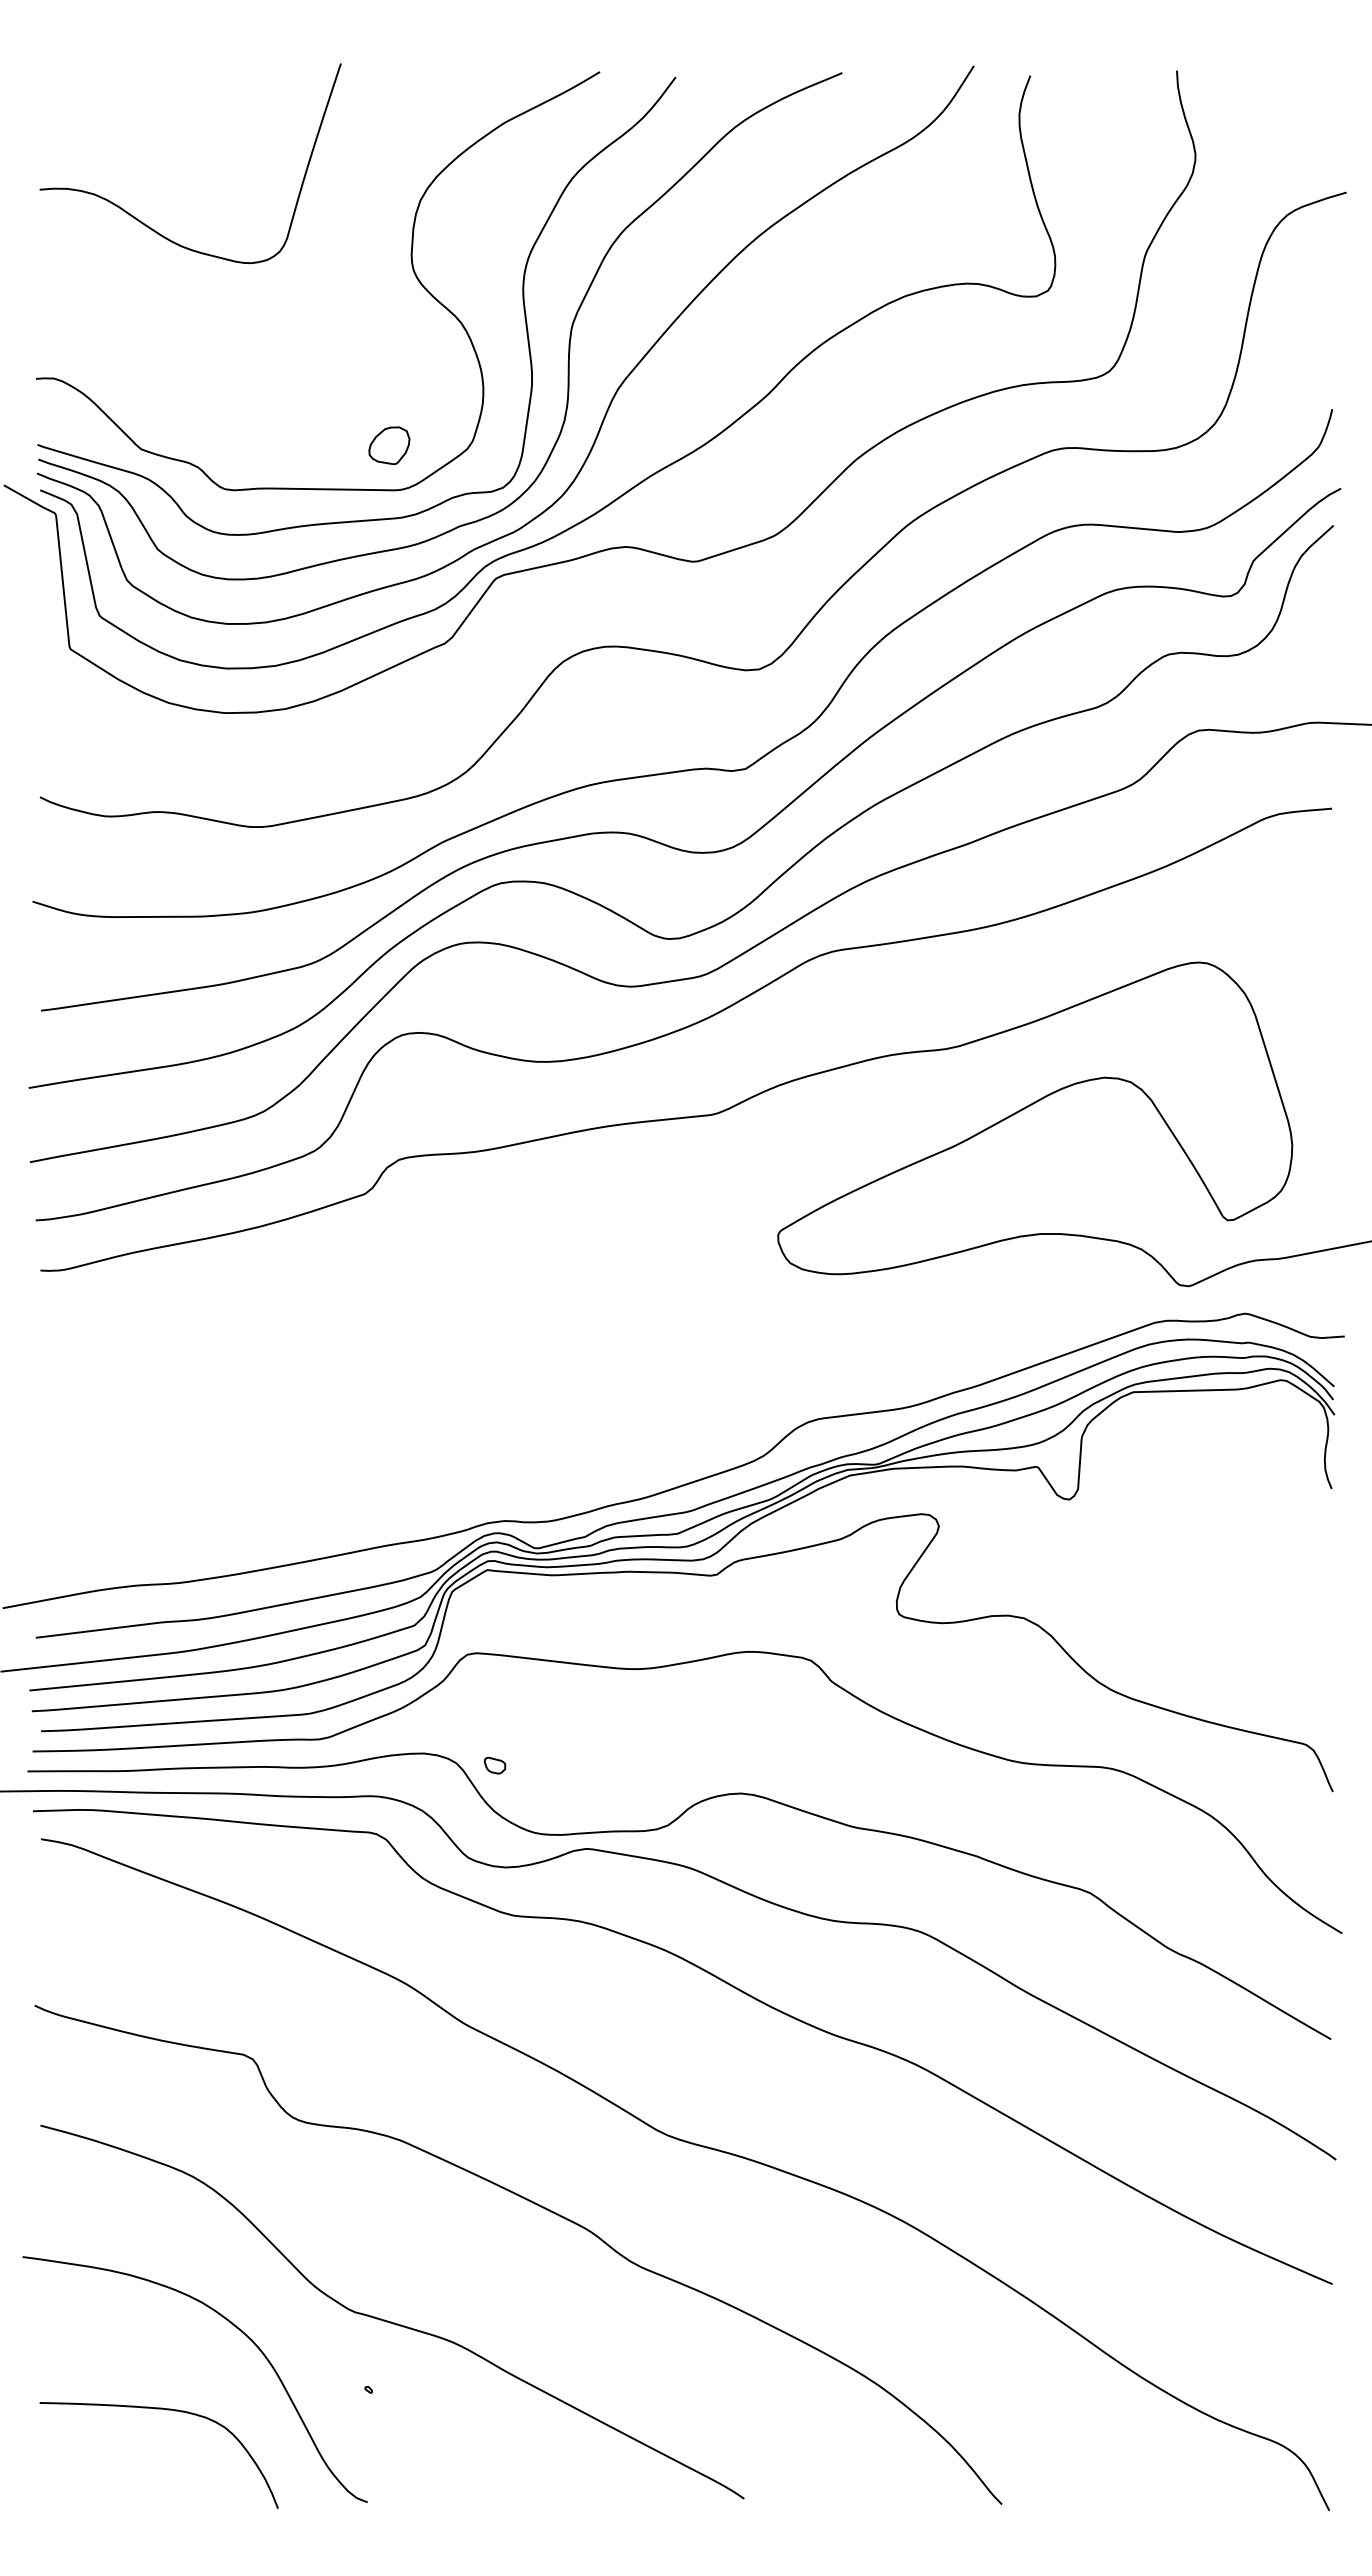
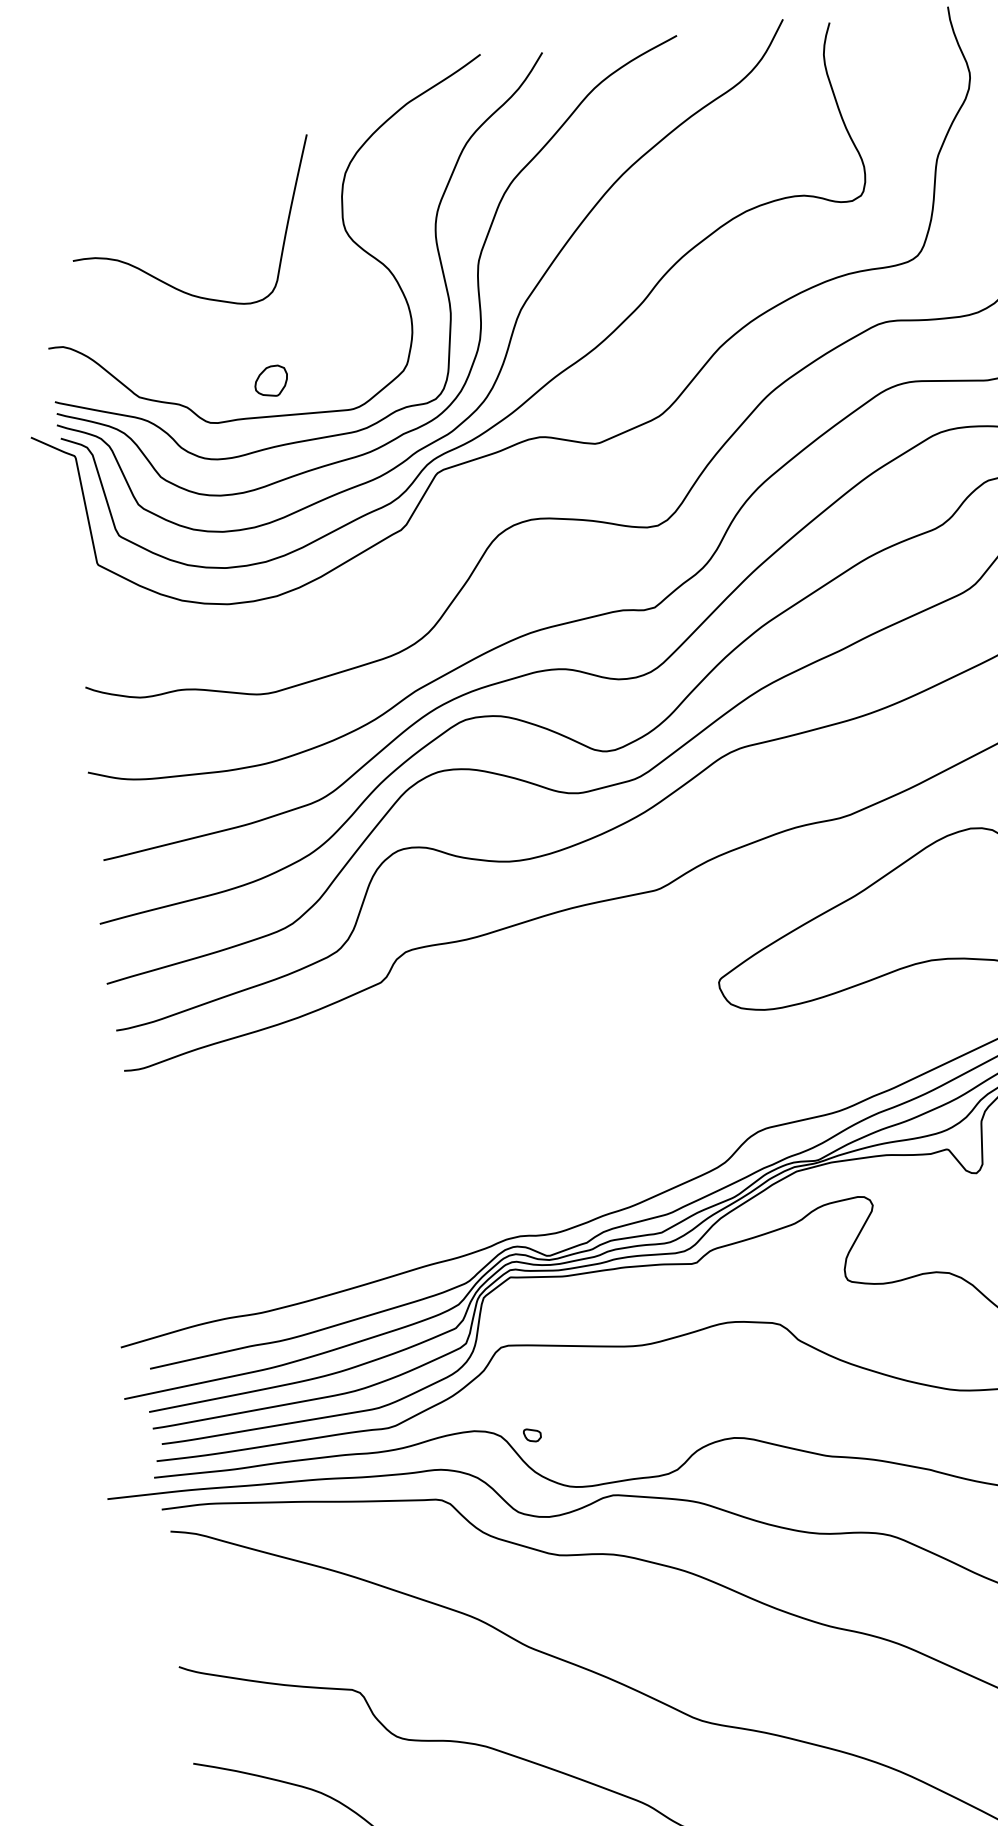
curve: (151, 227) -> (166, 282), moved
part: (389, 445) -> (271, 381), moved

